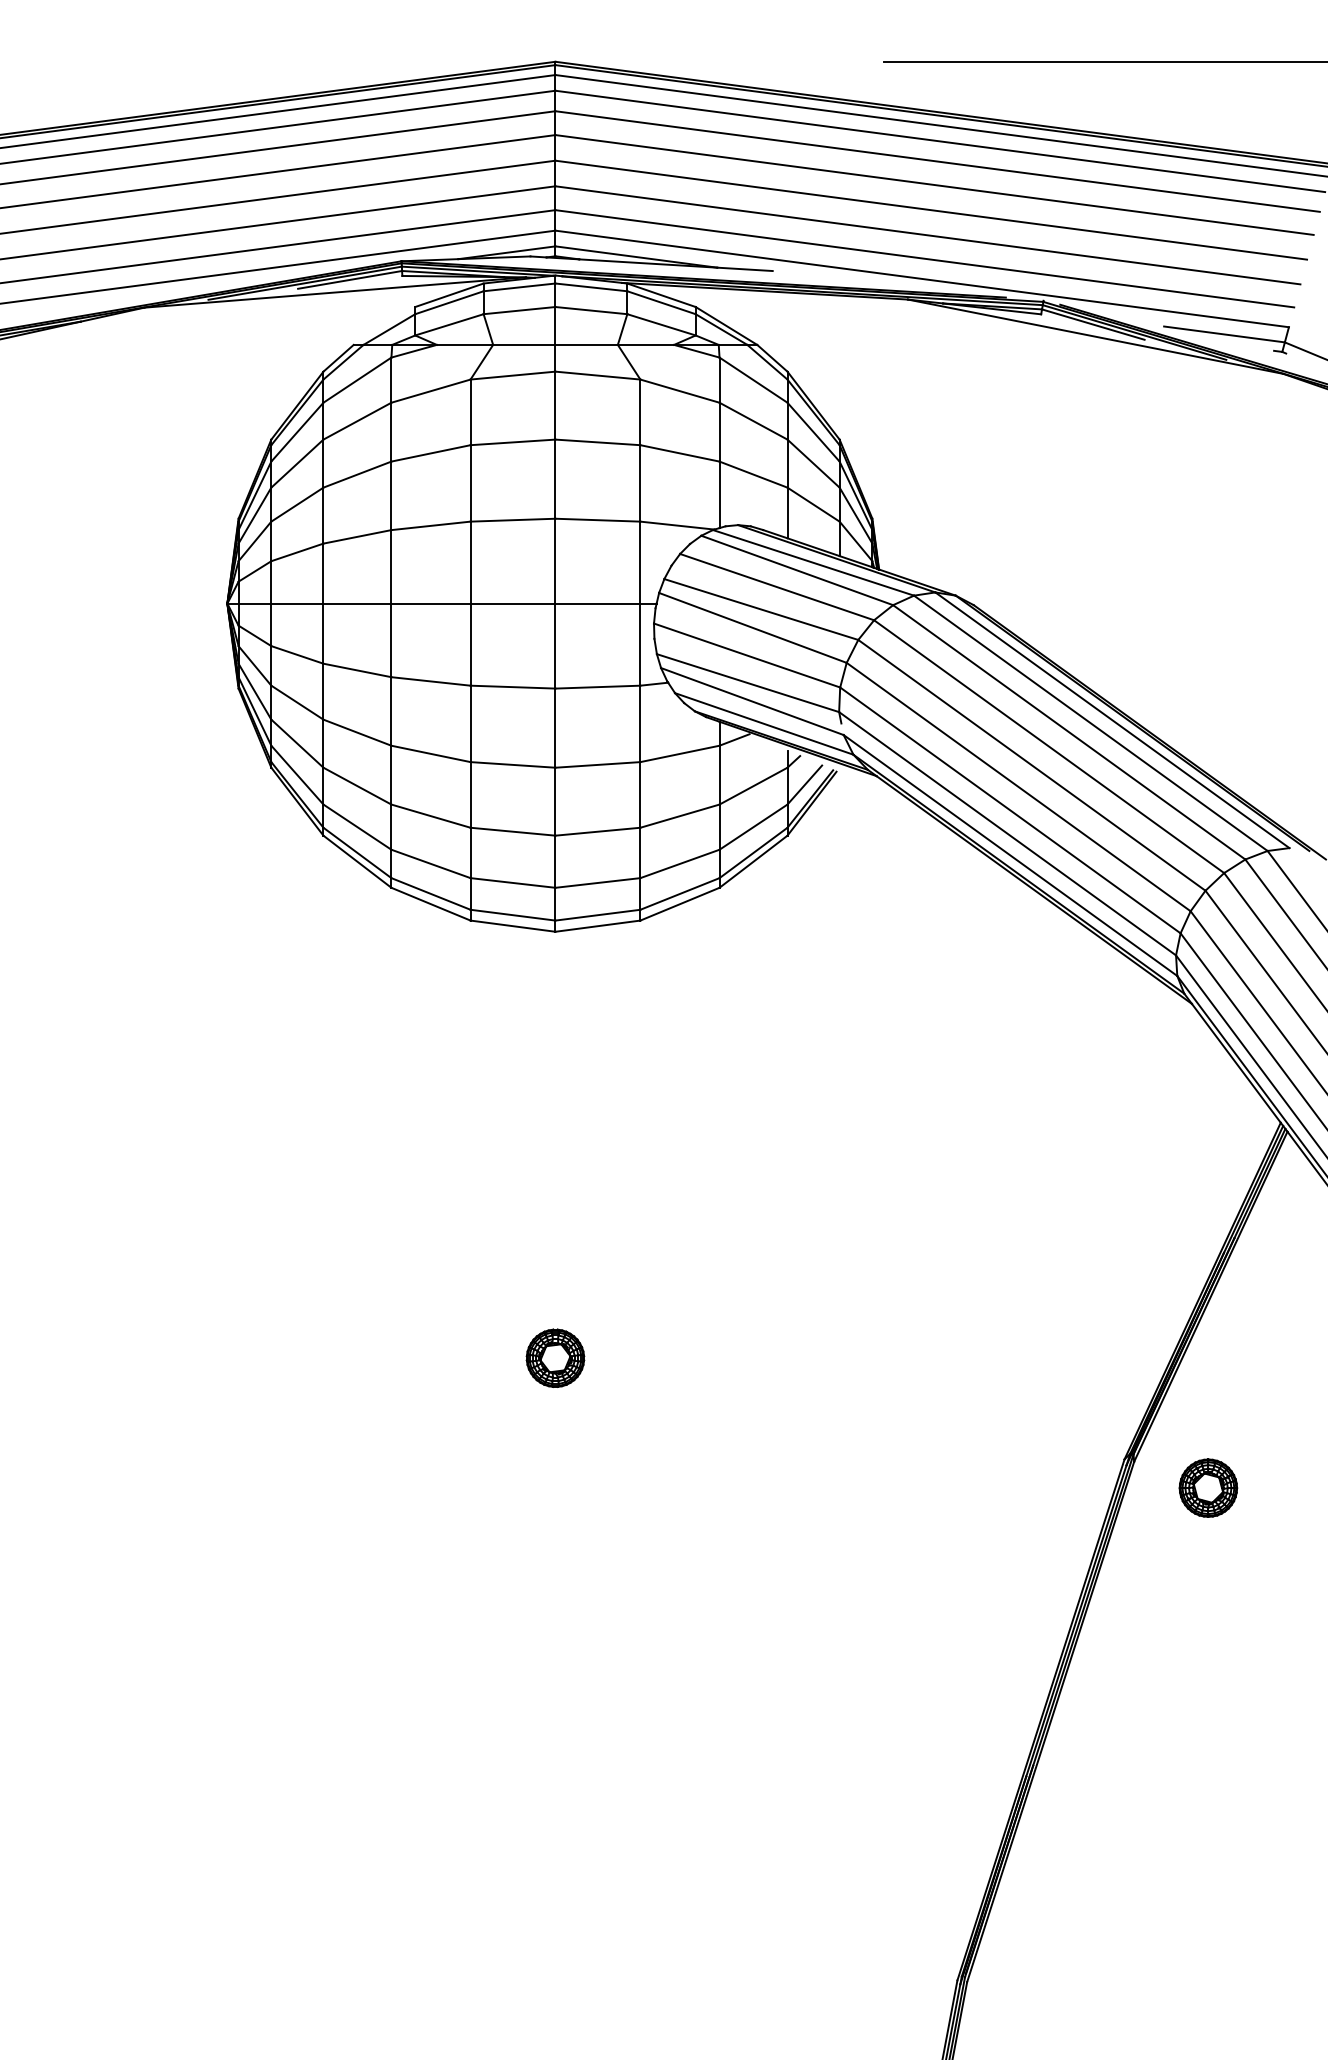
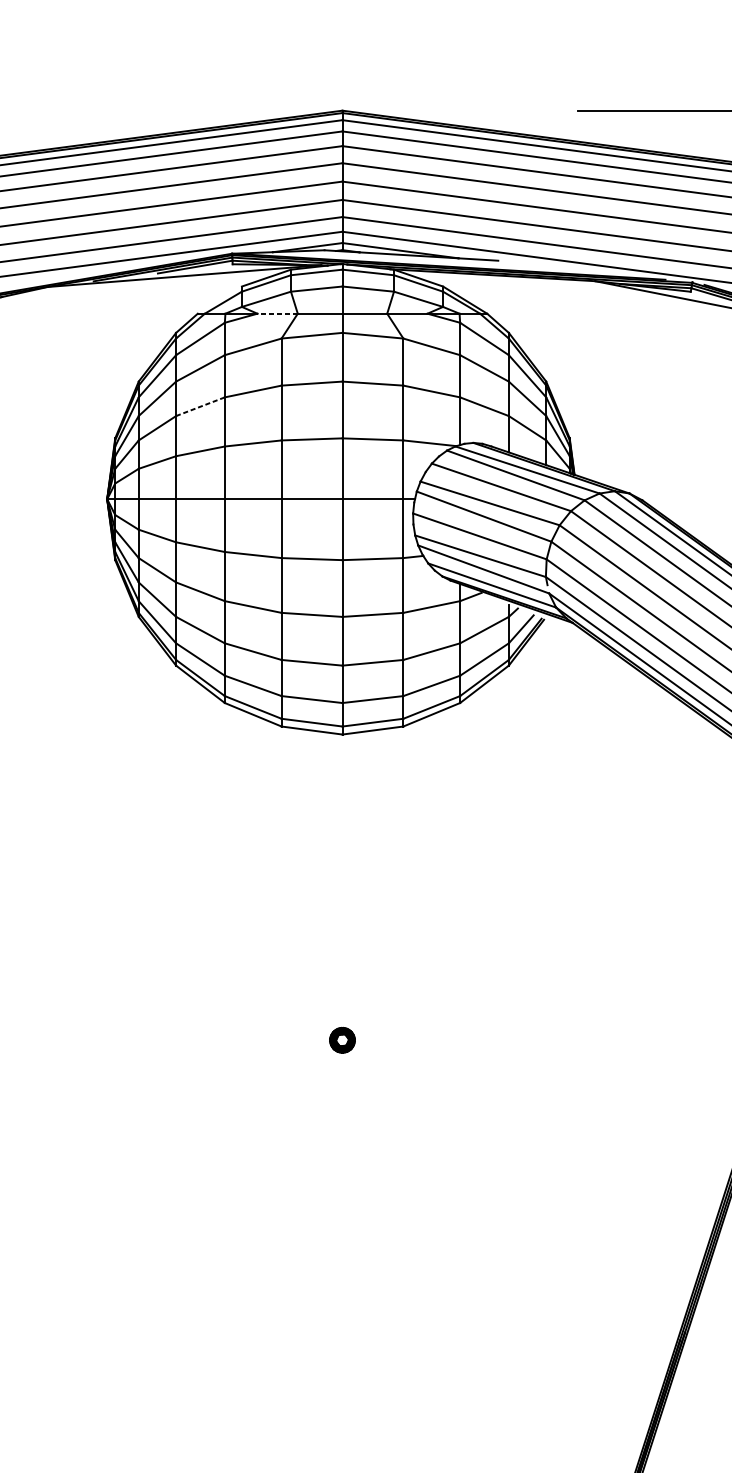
line: (464, 344) -> (277, 313), solid -> dashed
line: (356, 474) -> (199, 406), solid -> dashed
part: (555, 1357) -> (342, 1039), size x0.6

